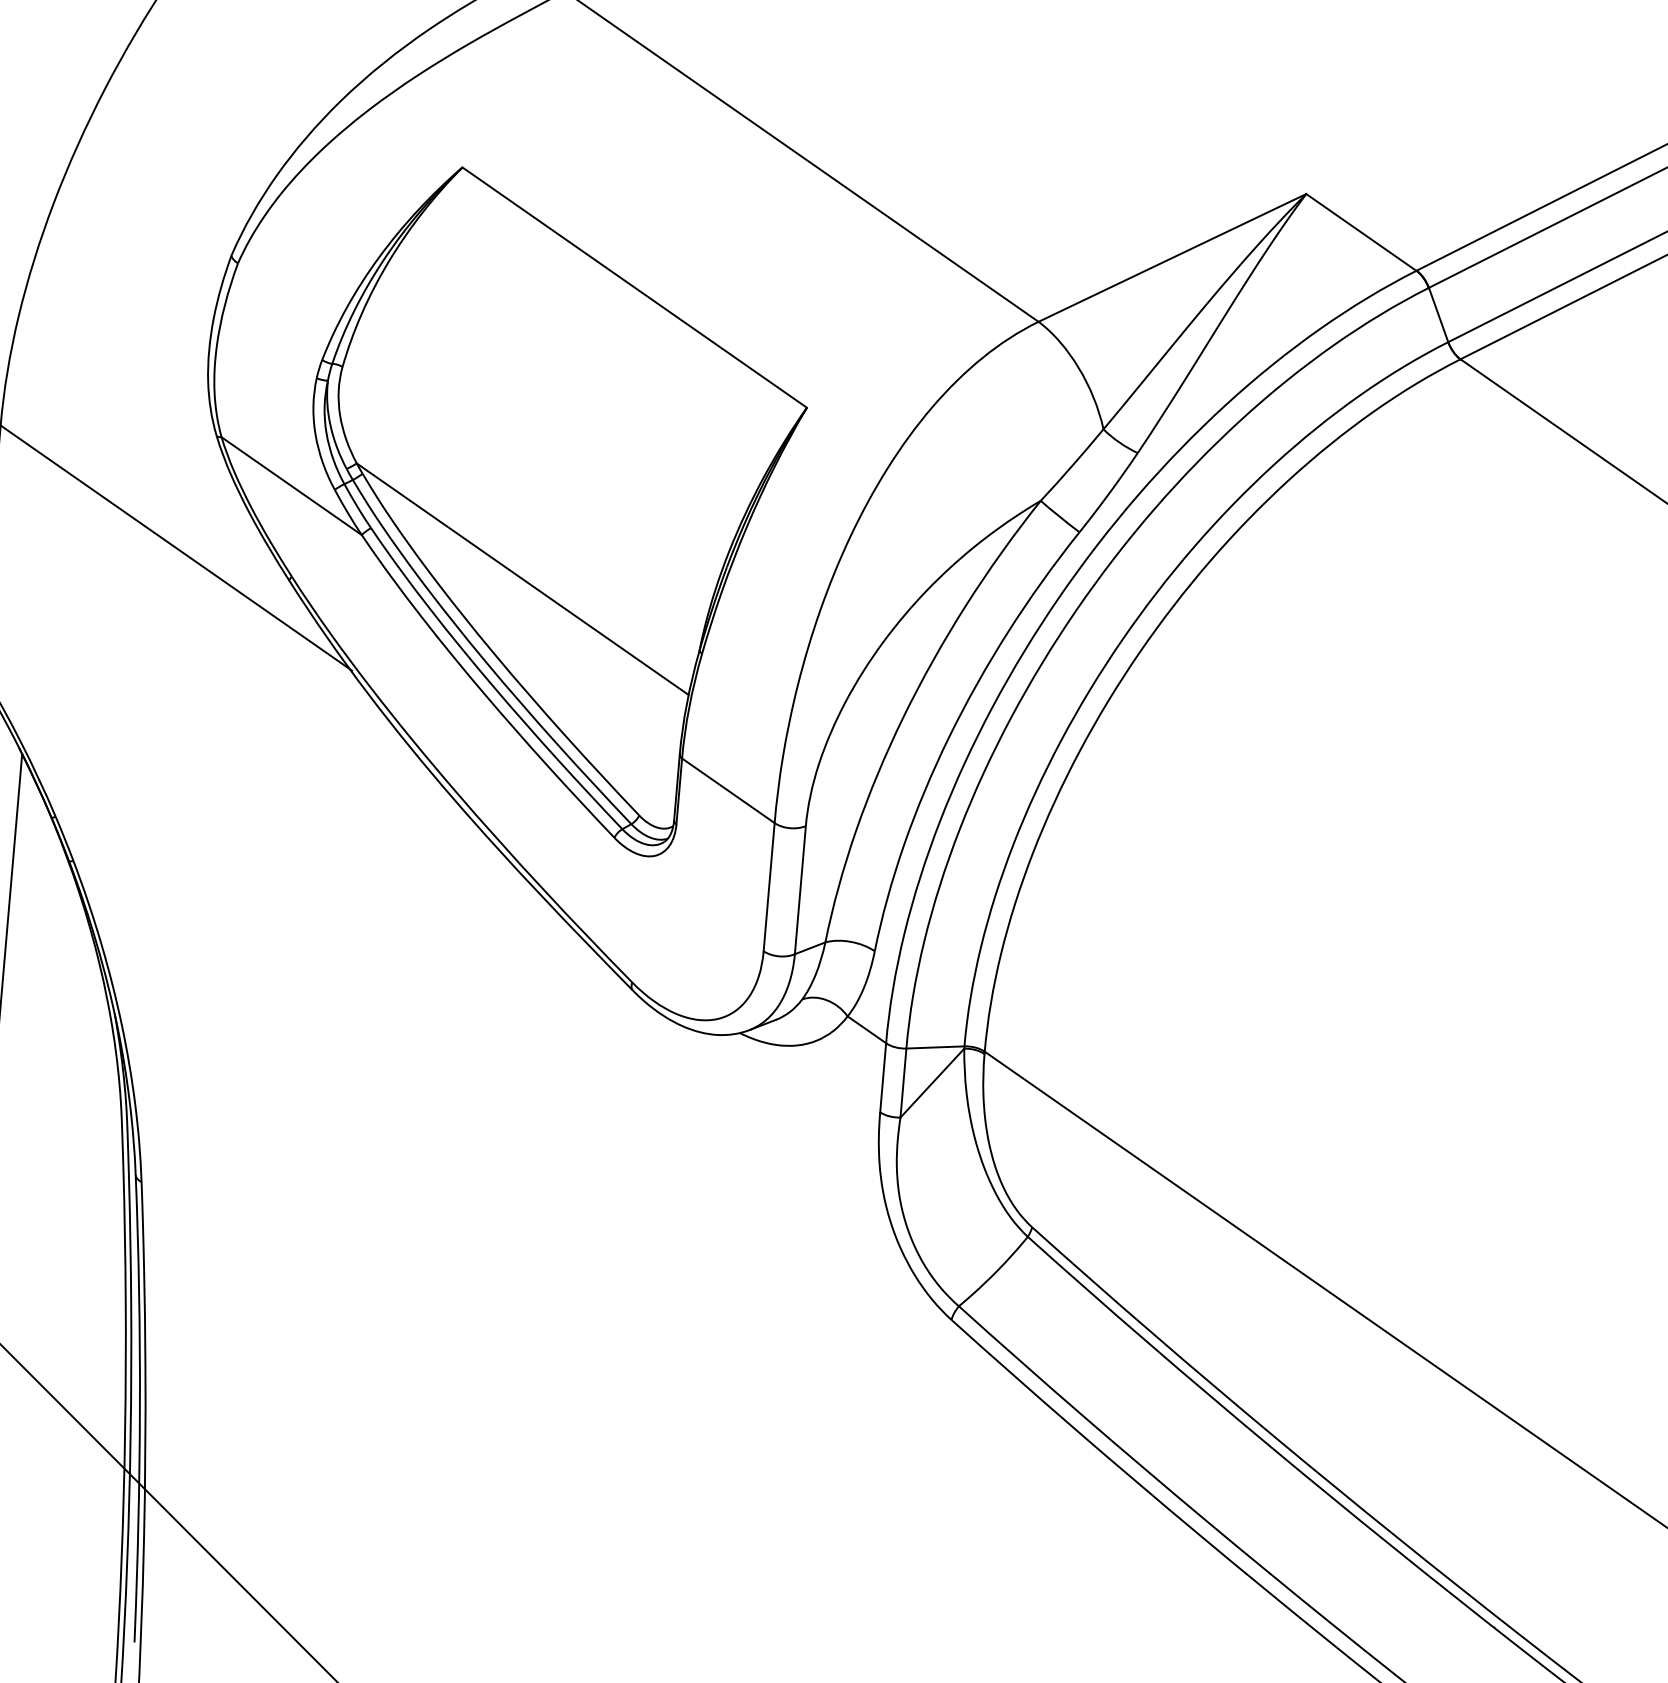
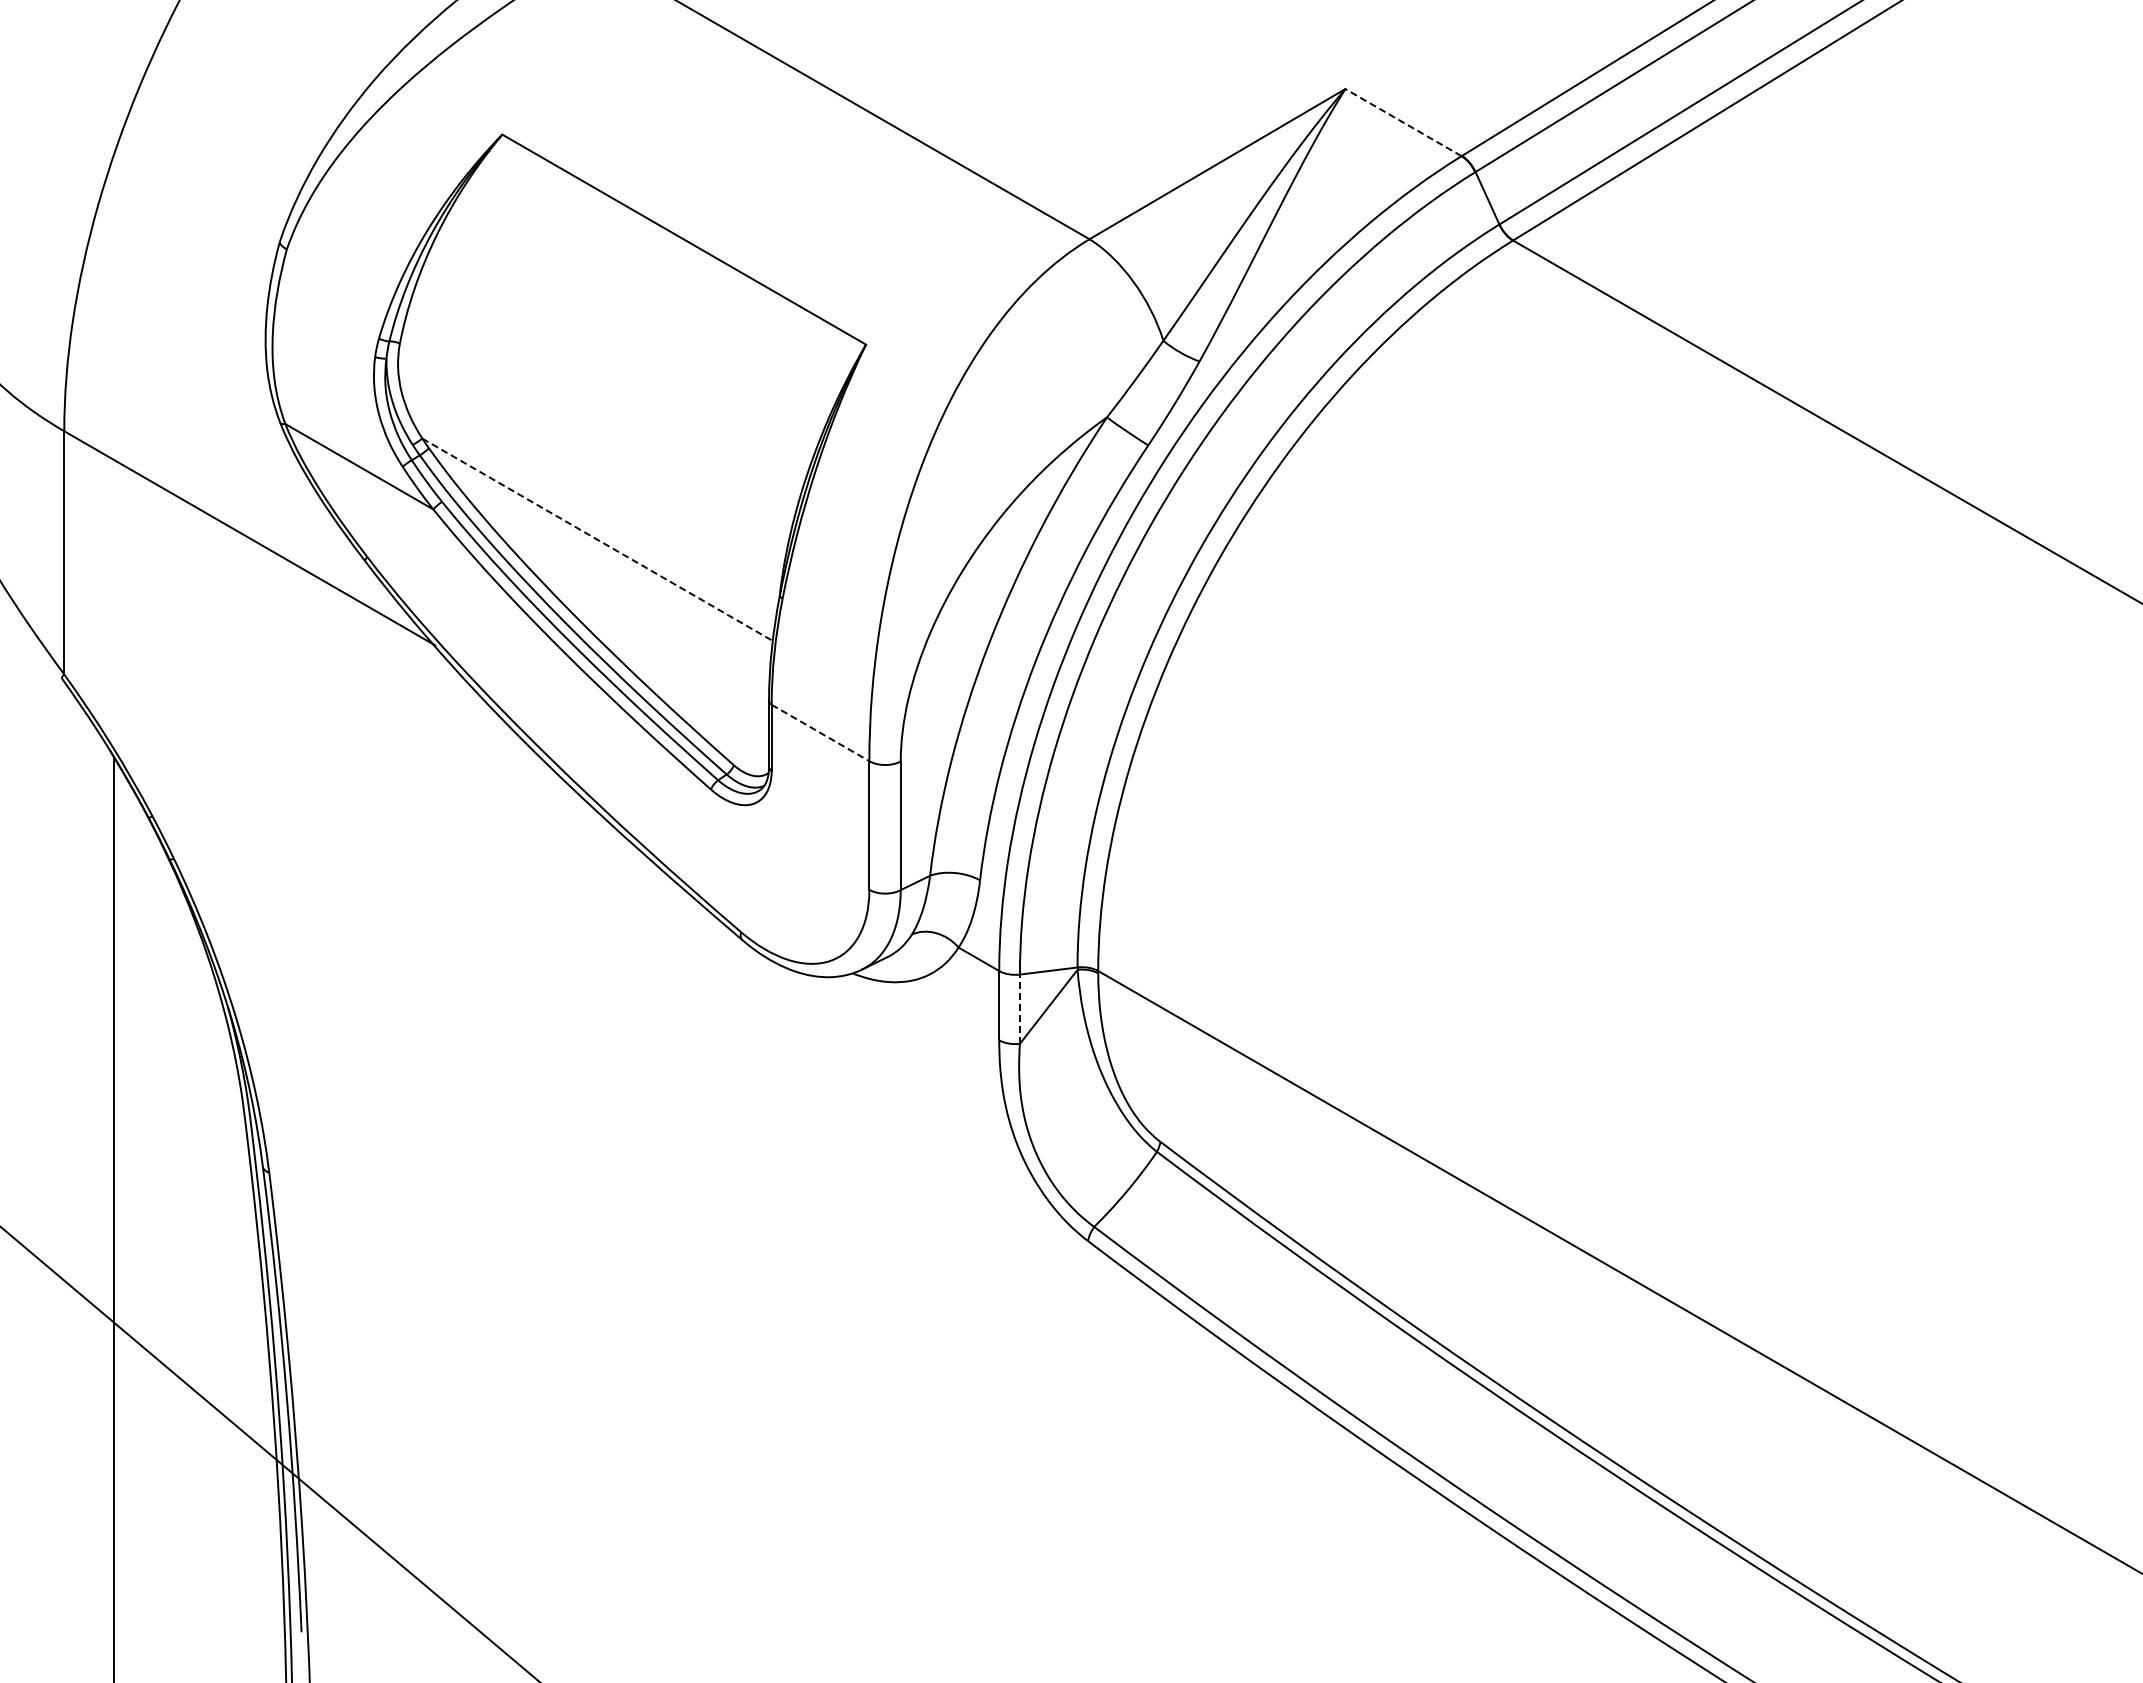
line: (1361, 232) -> (1403, 122), solid -> dashed
line: (522, 579) -> (597, 540), solid -> dashed
line: (728, 791) -> (820, 733), solid -> dashed
line: (903, 1083) -> (1019, 1009), solid -> dashed

